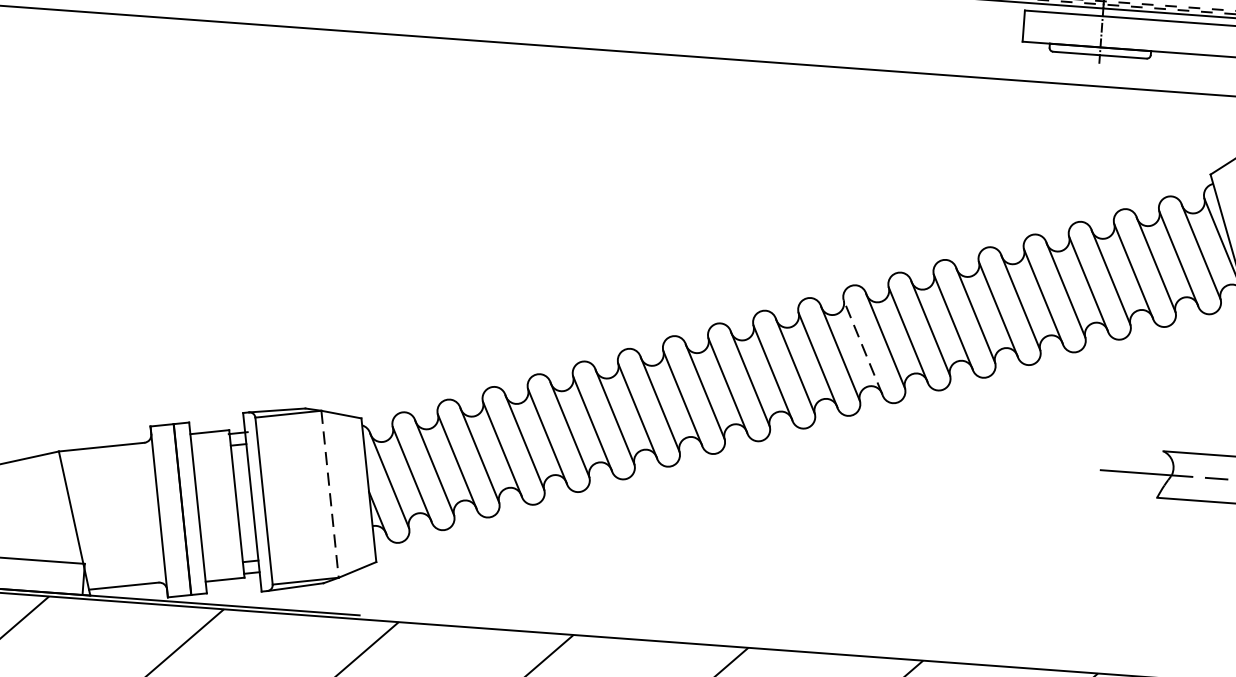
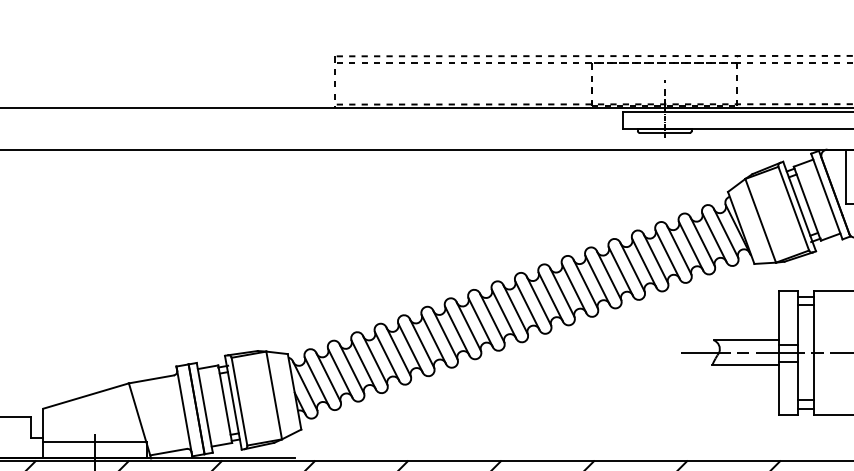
line: (862, 346) -> (550, 296), dashed -> solid
line: (330, 494) -> (274, 395), dashed -> solid

